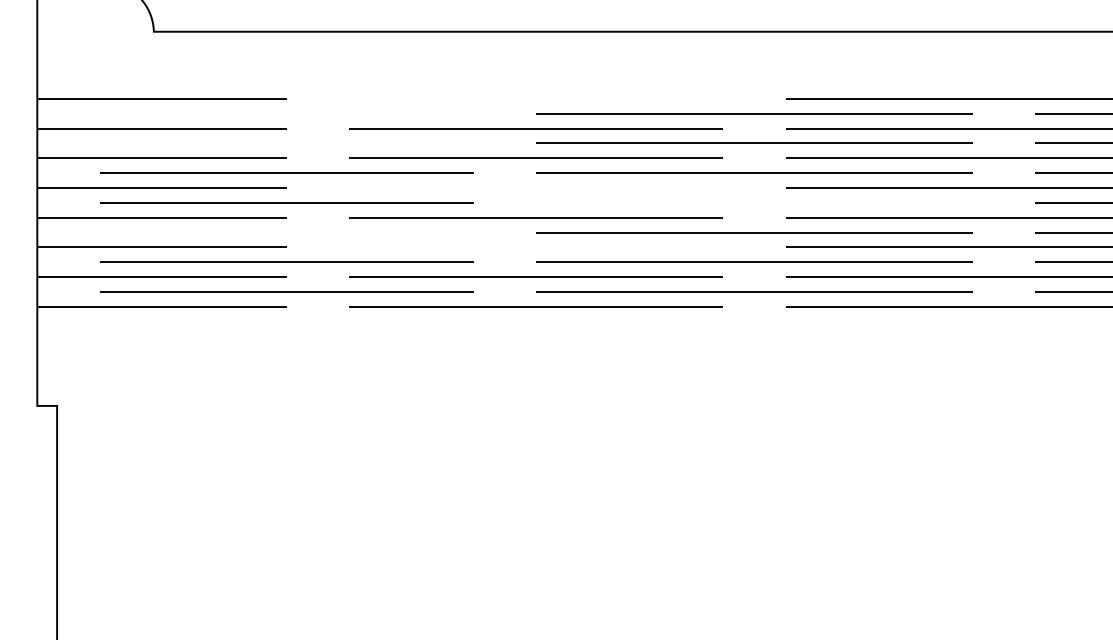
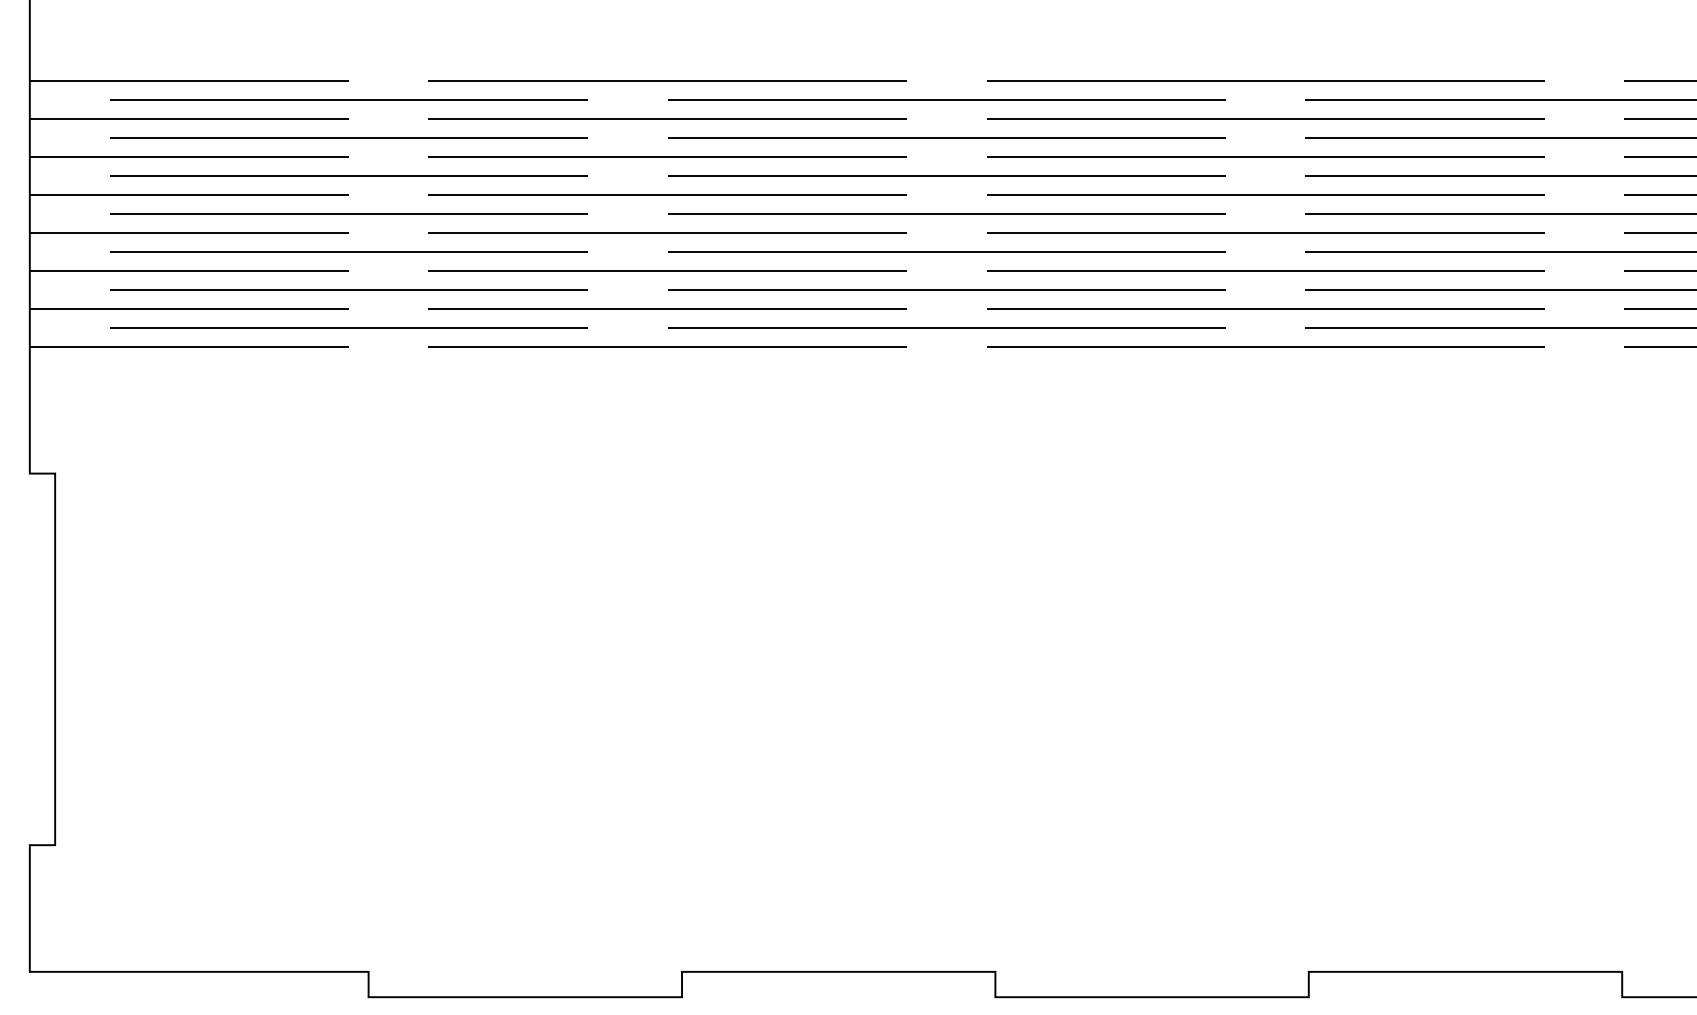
line: (536, 98) -> (667, 80), added
line: (286, 113) -> (348, 99), added
line: (286, 143) -> (348, 137), added
line: (536, 187) -> (667, 194), added
line: (754, 202) -> (946, 213), added
line: (286, 232) -> (348, 251), added
line: (536, 247) -> (667, 270), added

